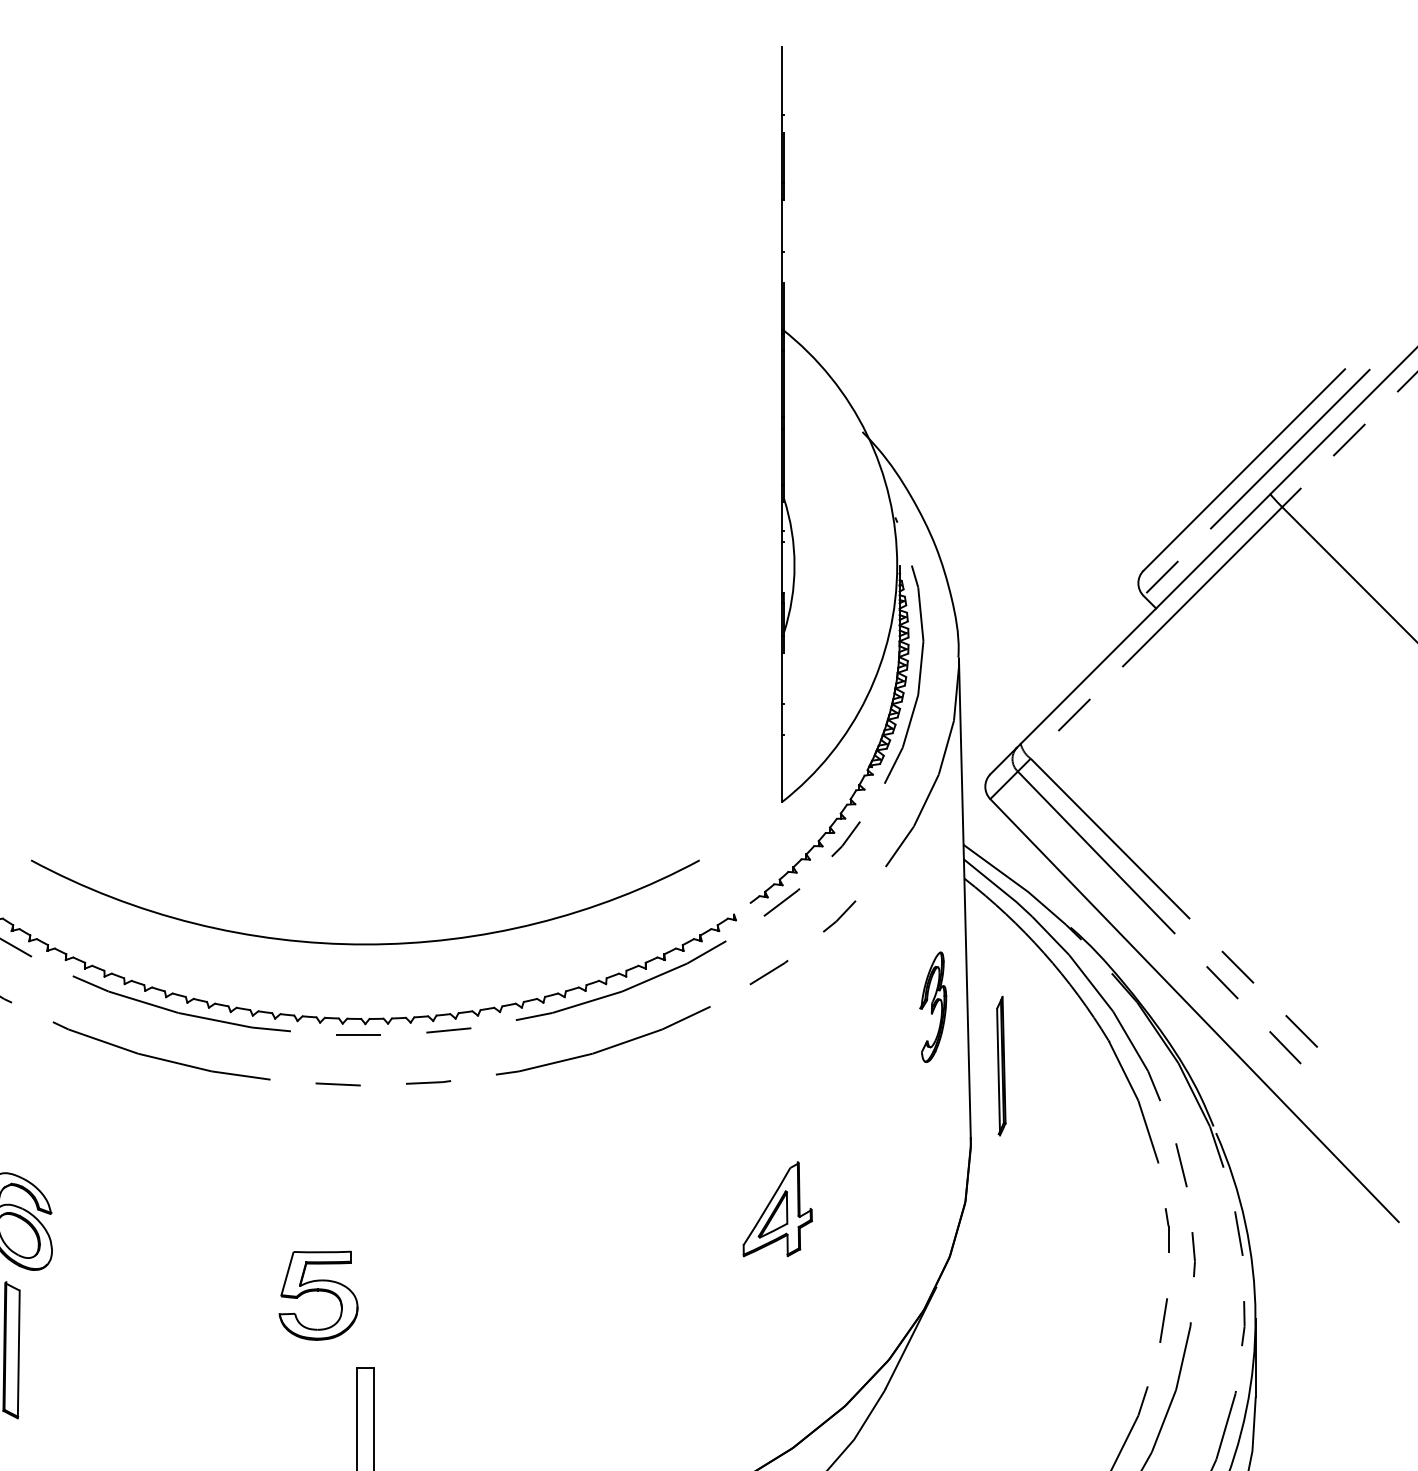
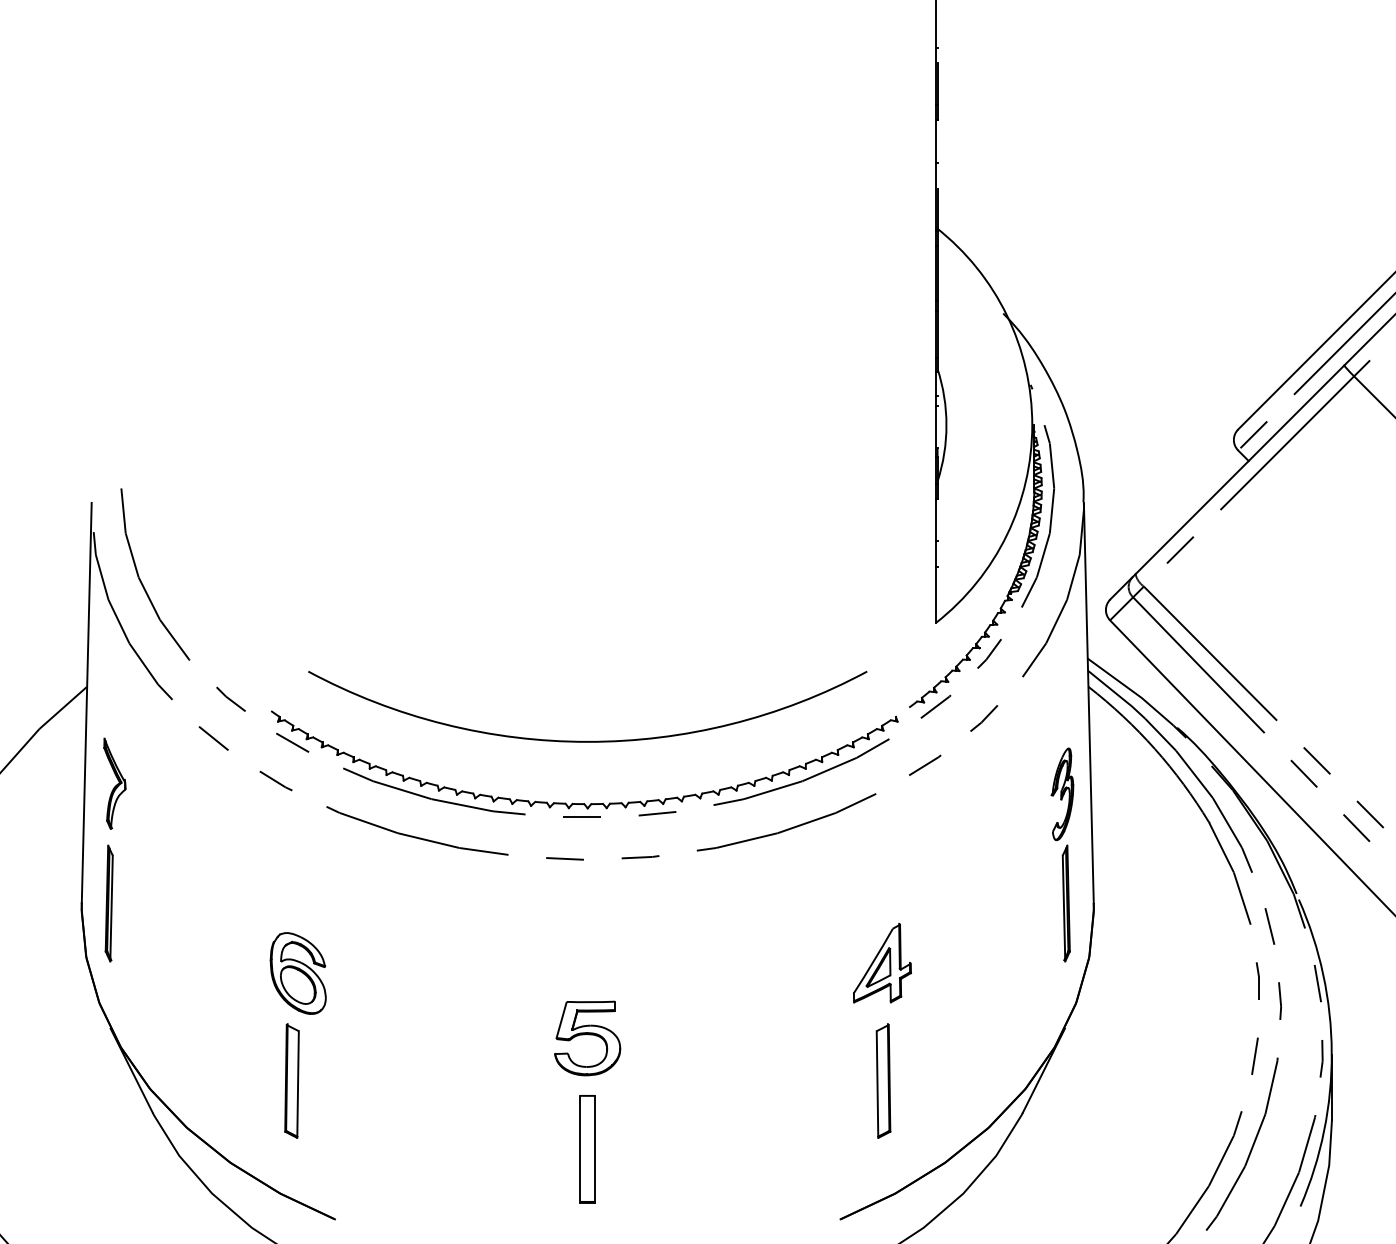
part: (1000, 1066) -> (1065, 903), moved
part: (777, 1209) -> (882, 963), moved
part: (318, 1295) -> (587, 1038), moved
part: (719, 1349) -> (883, 1080), added

